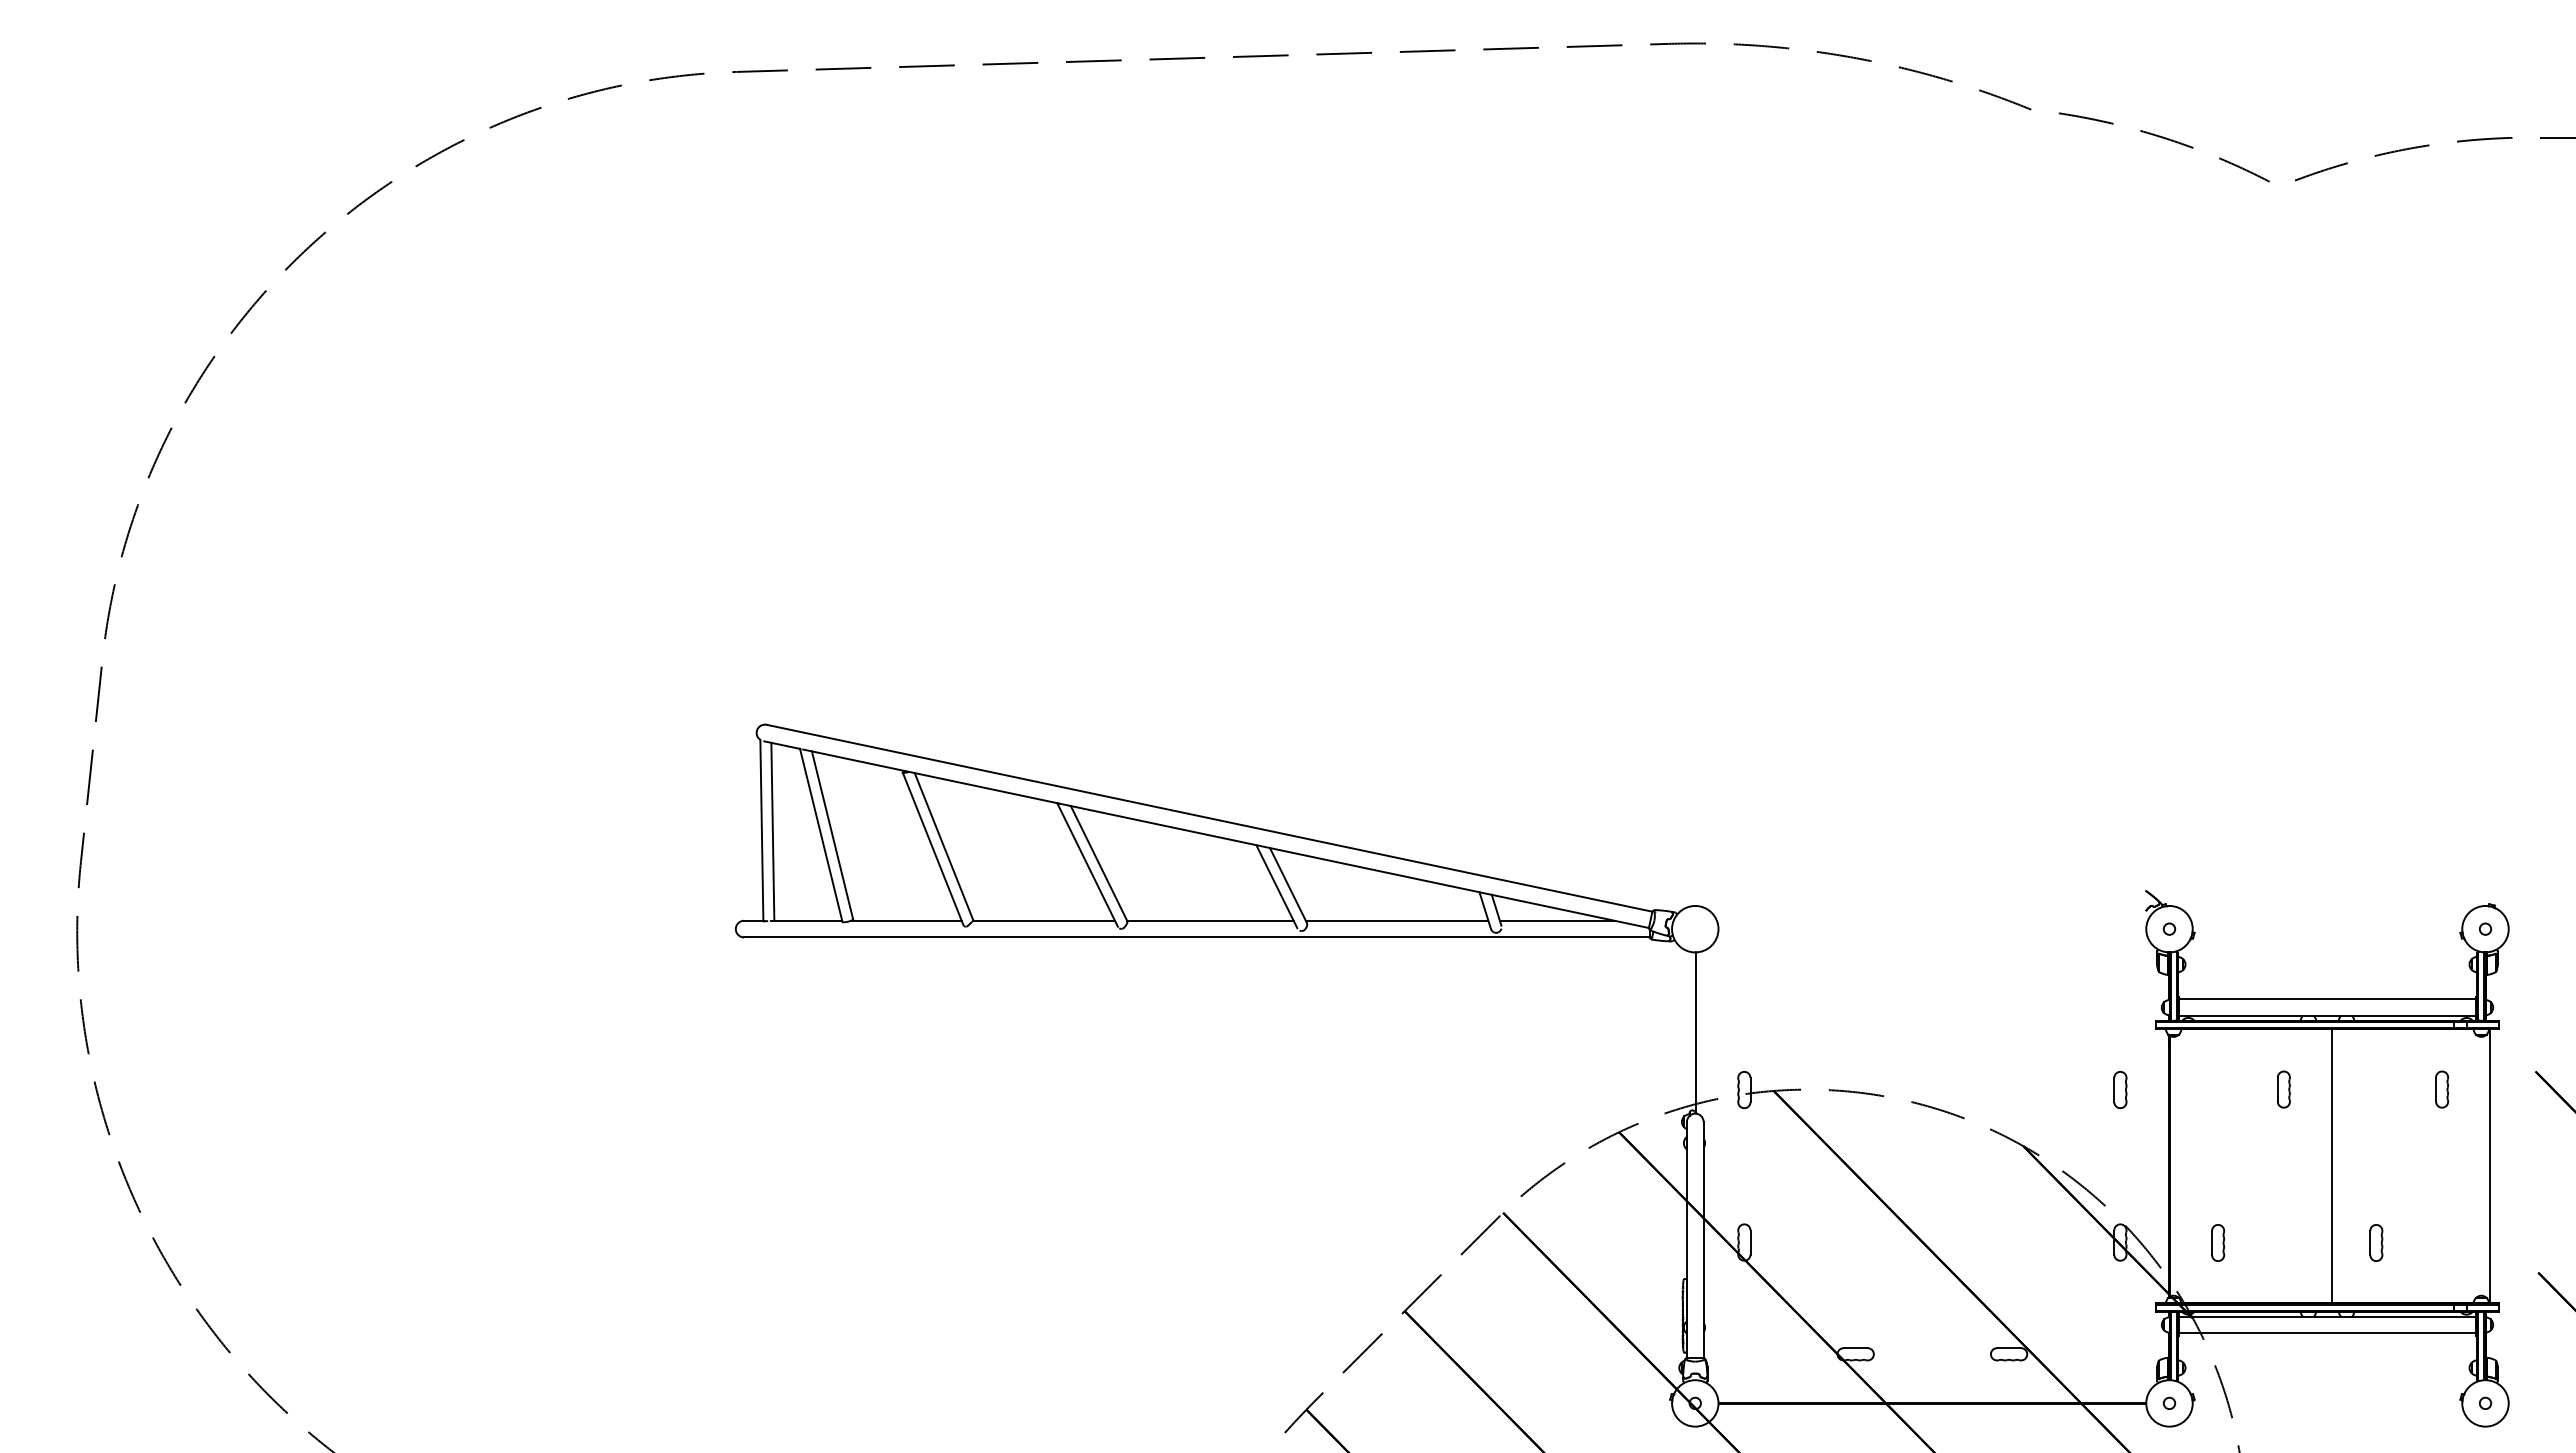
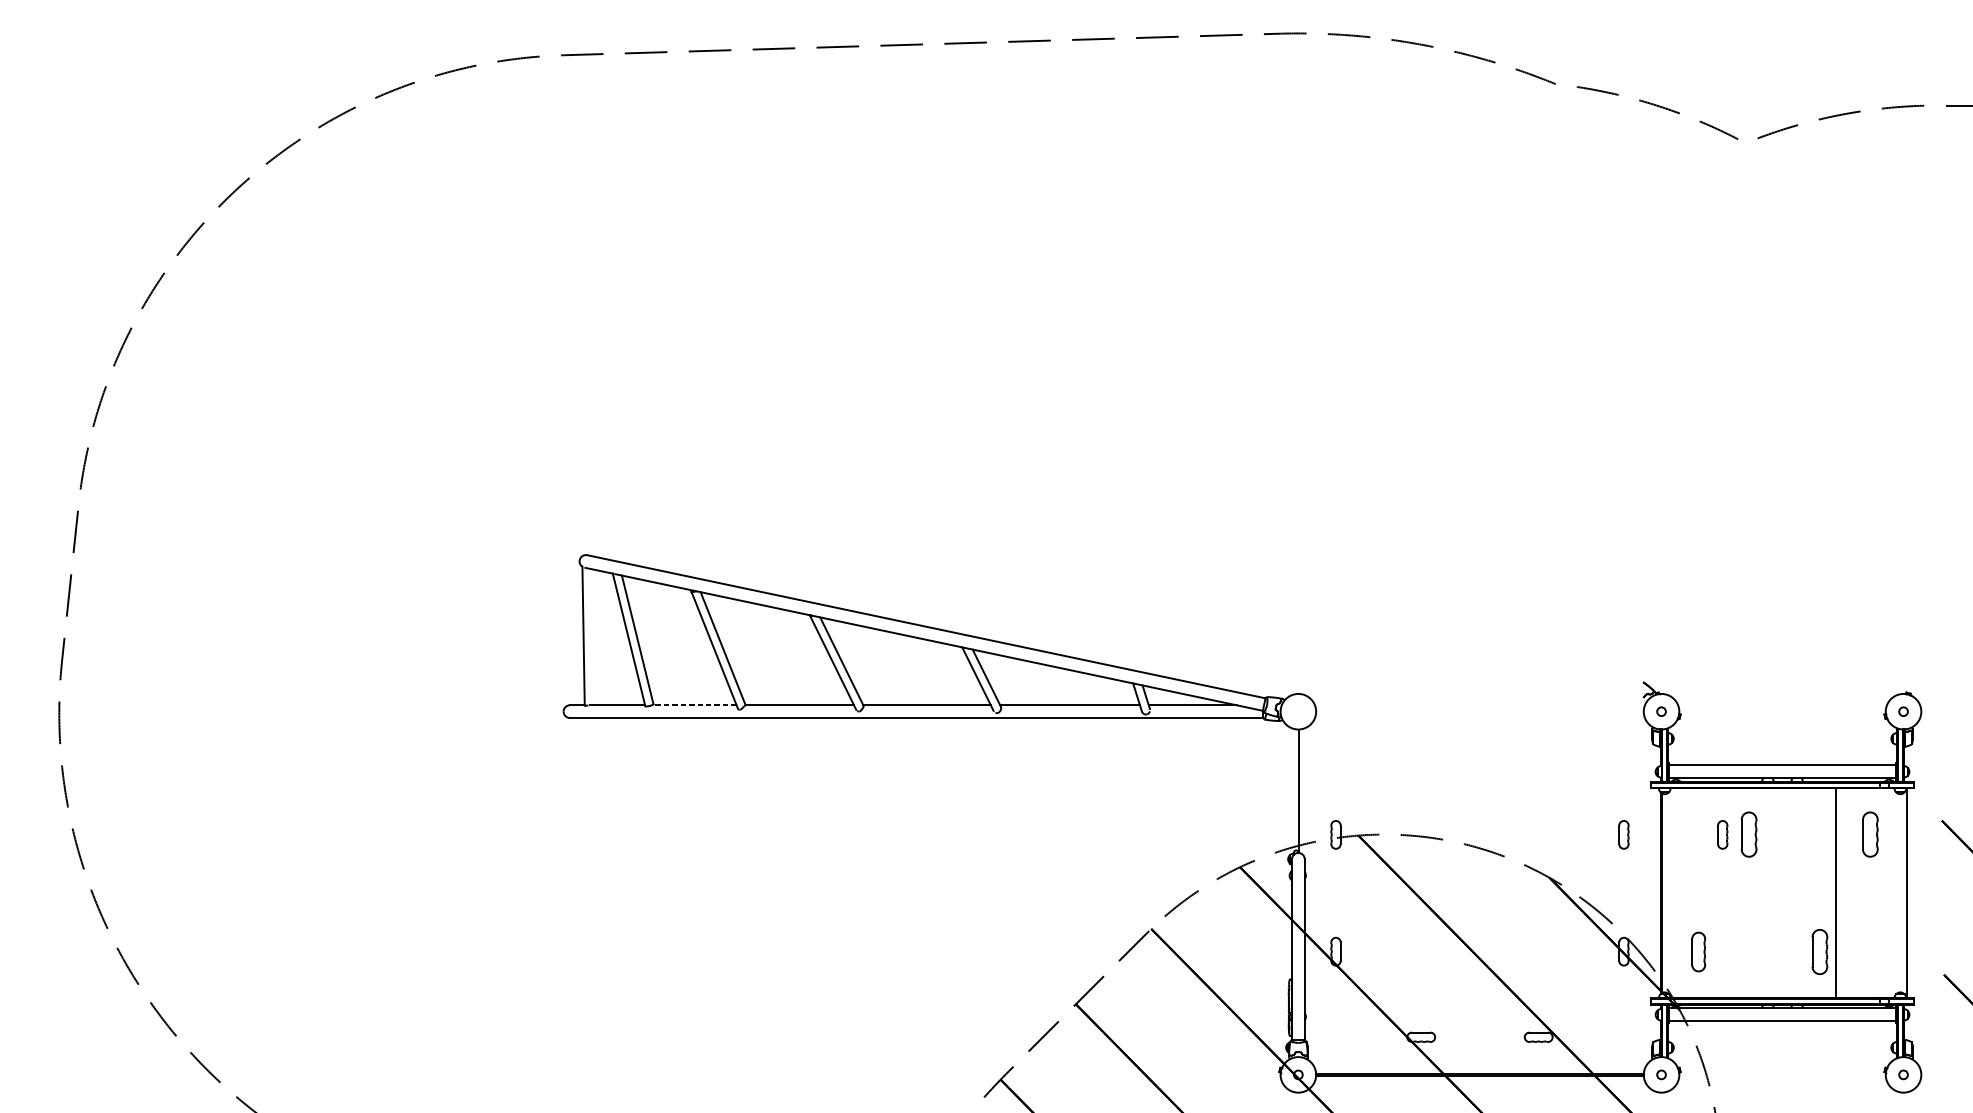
line: (772, 831) -> (591, 636), removed
line: (905, 920) -> (693, 705), solid -> dashed
part: (2283, 1089) -> (1748, 834), size x1.6
part: (2441, 1089) -> (1869, 834), size x1.6
part: (2249, 1090) -> (1722, 835), added
line: (2332, 1166) -> (1836, 893), moved
part: (2218, 1242) -> (1699, 951), size x1.4
part: (2376, 1242) -> (1820, 951), size x1.6

